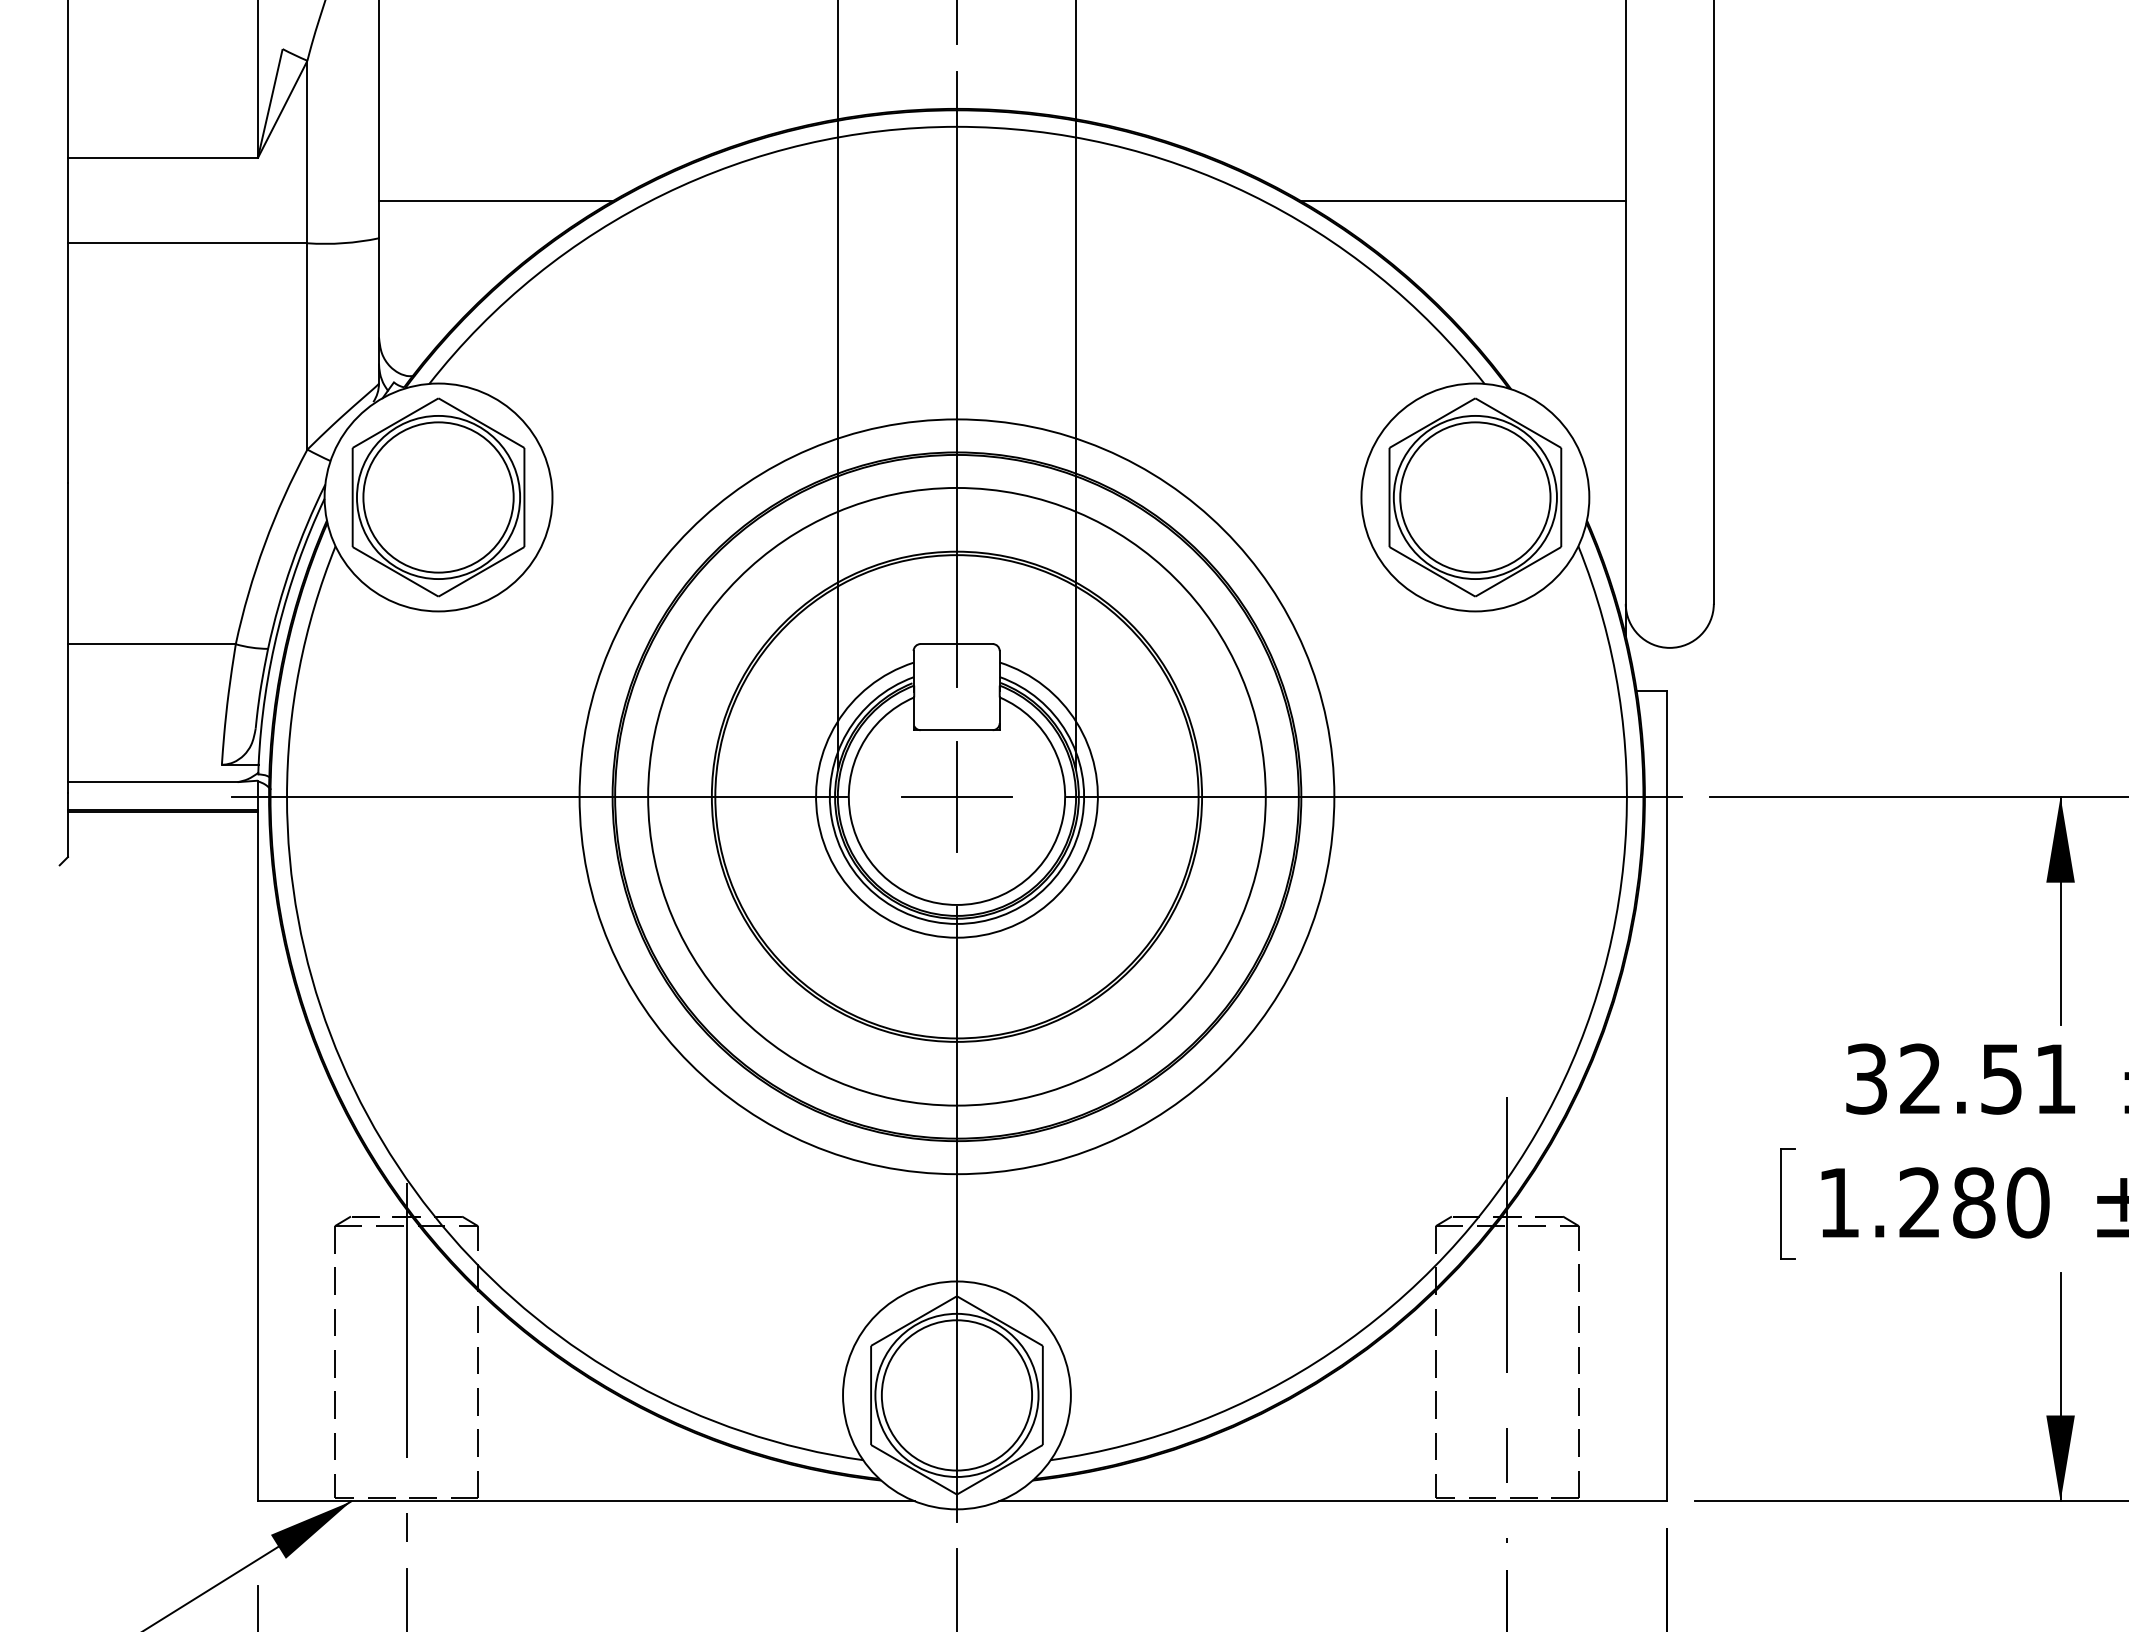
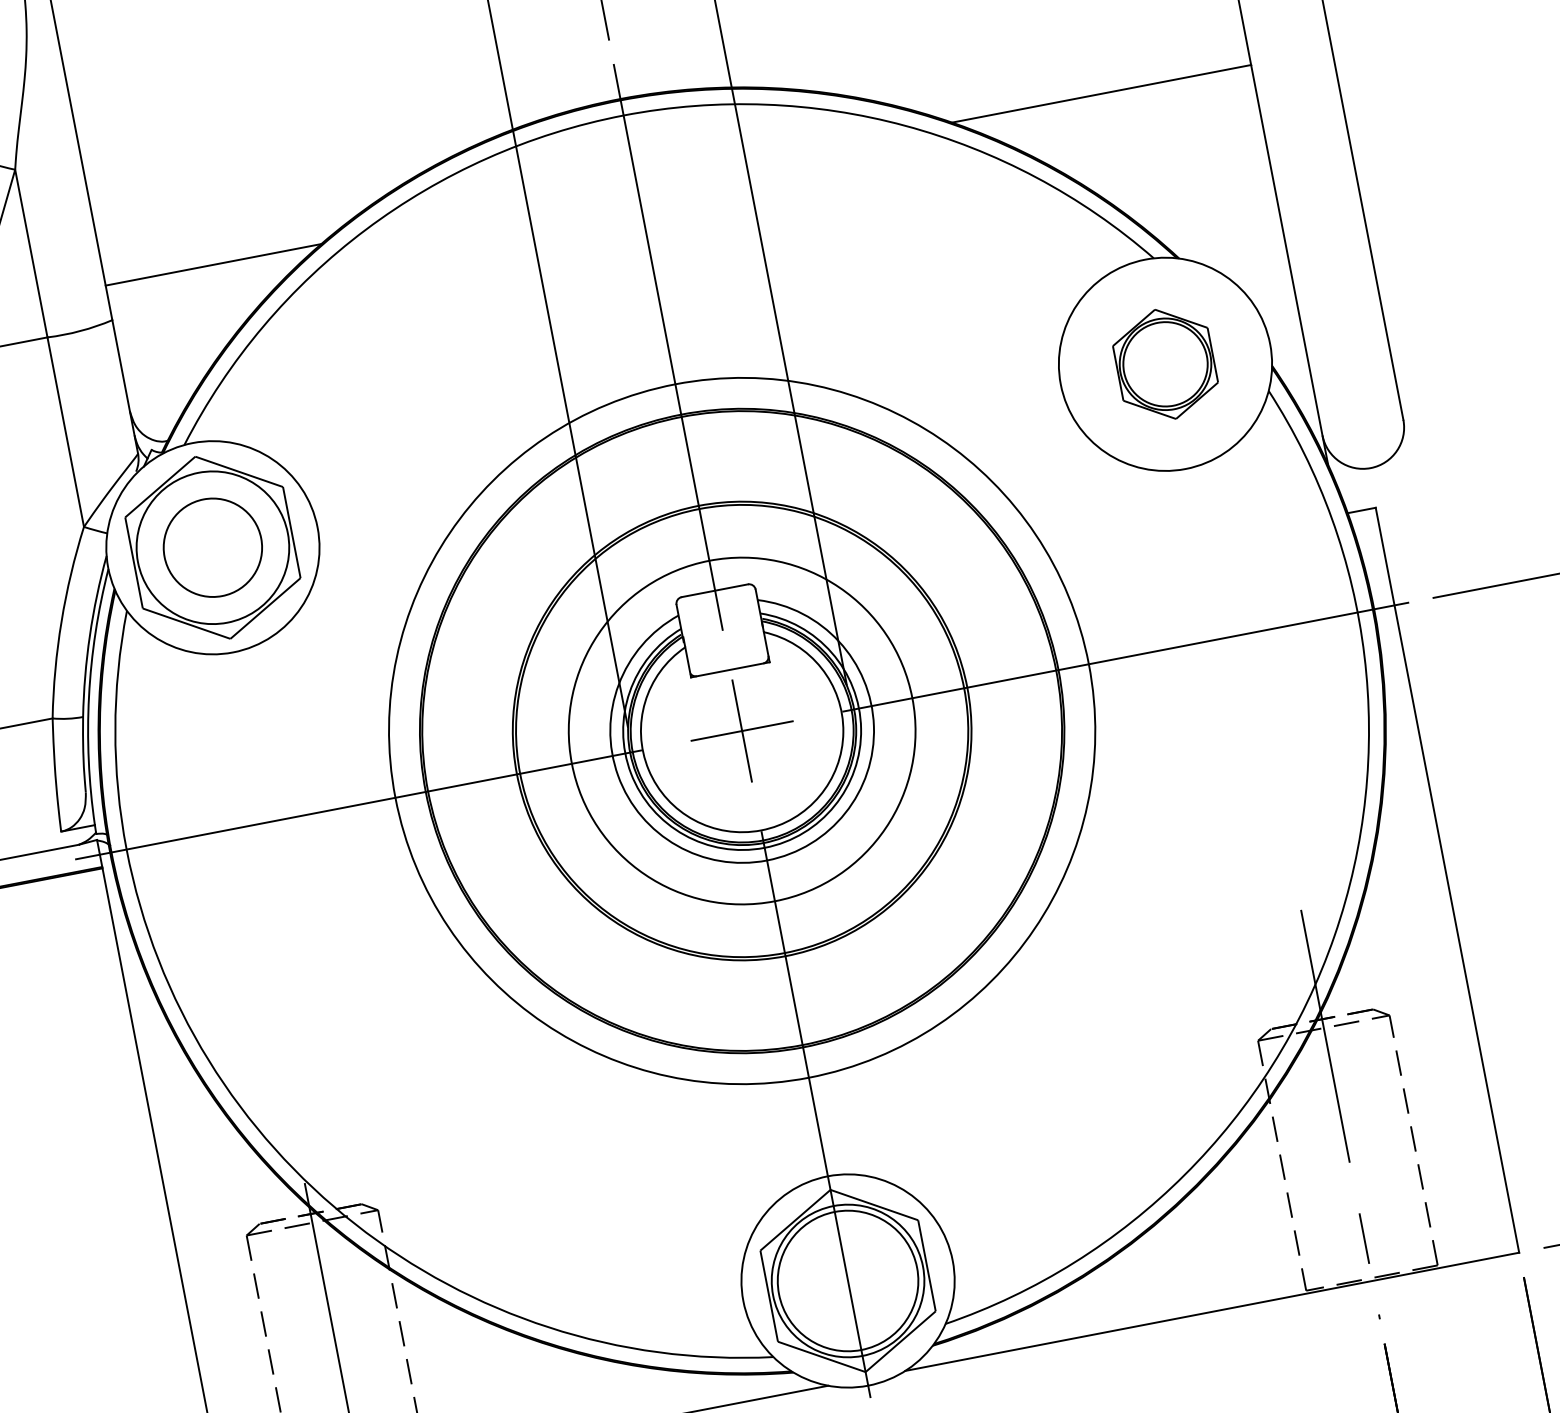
circle: (438, 497) -> (212, 547), size x0.7
part: (1475, 497) -> (1165, 364), size x0.6
circle: (956, 796) -> (741, 730), size x0.6

